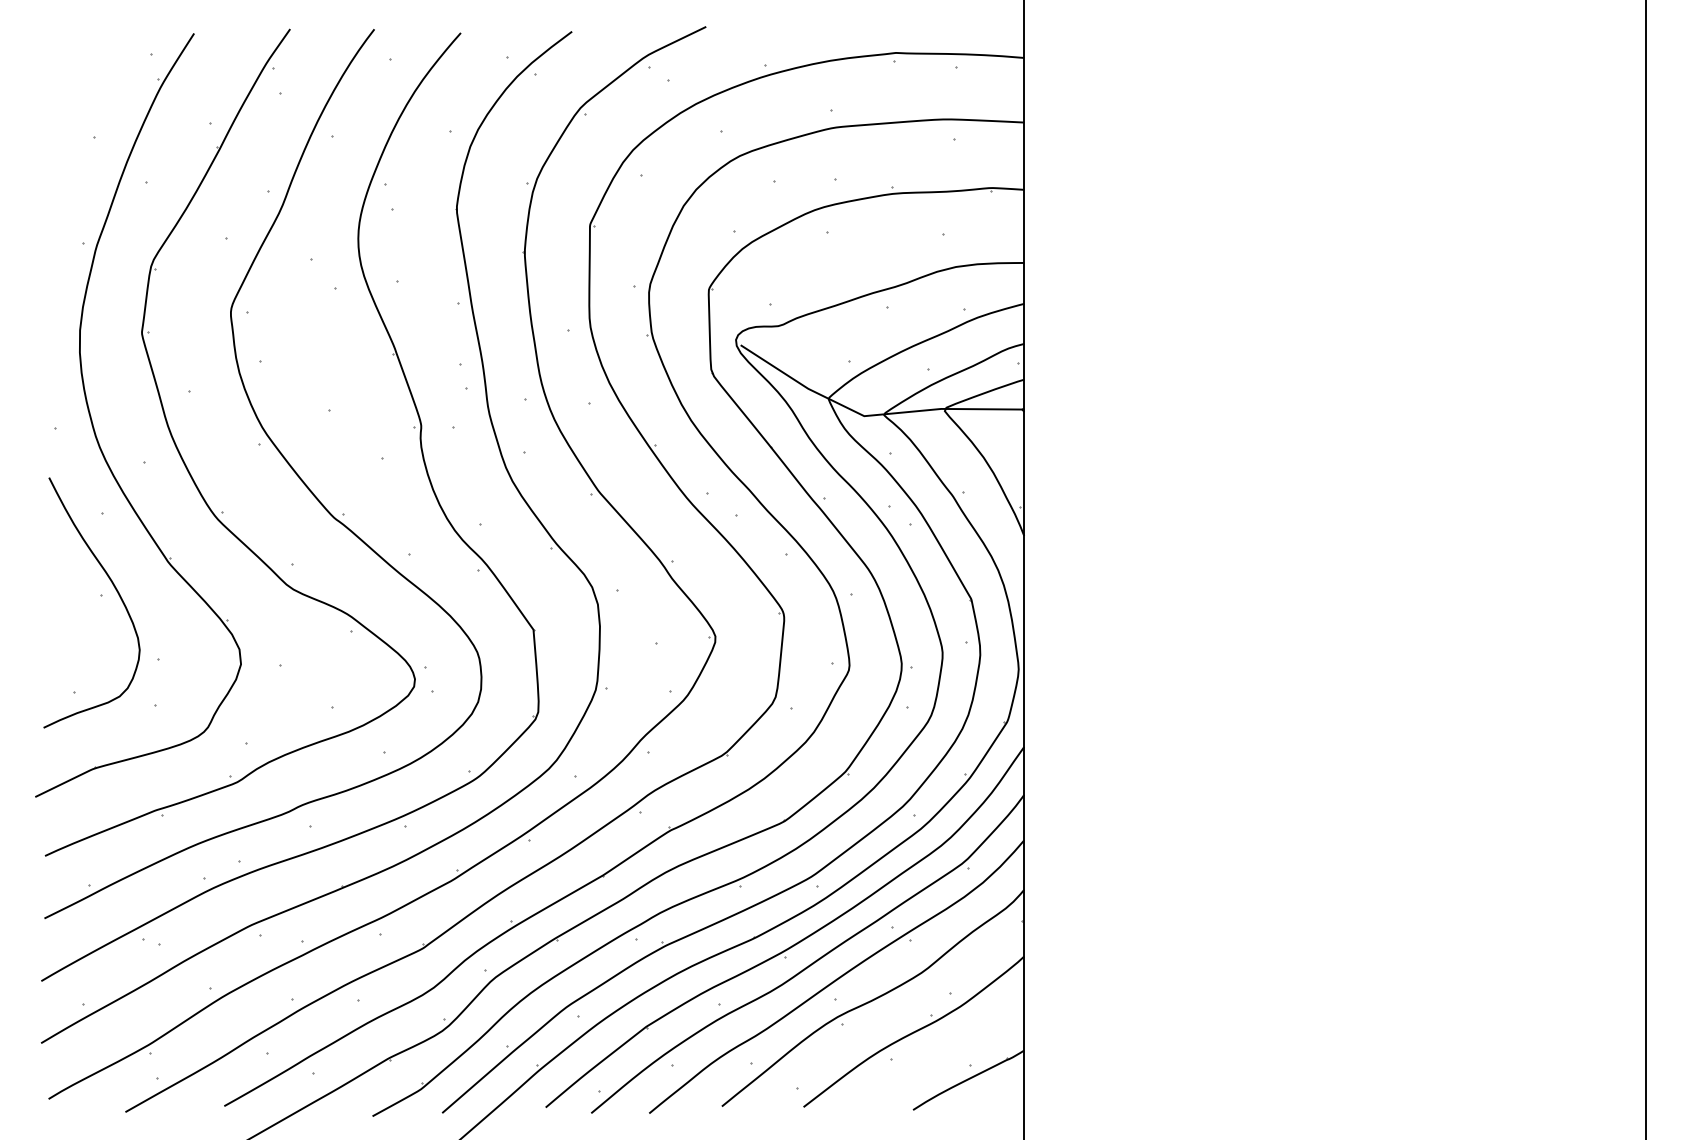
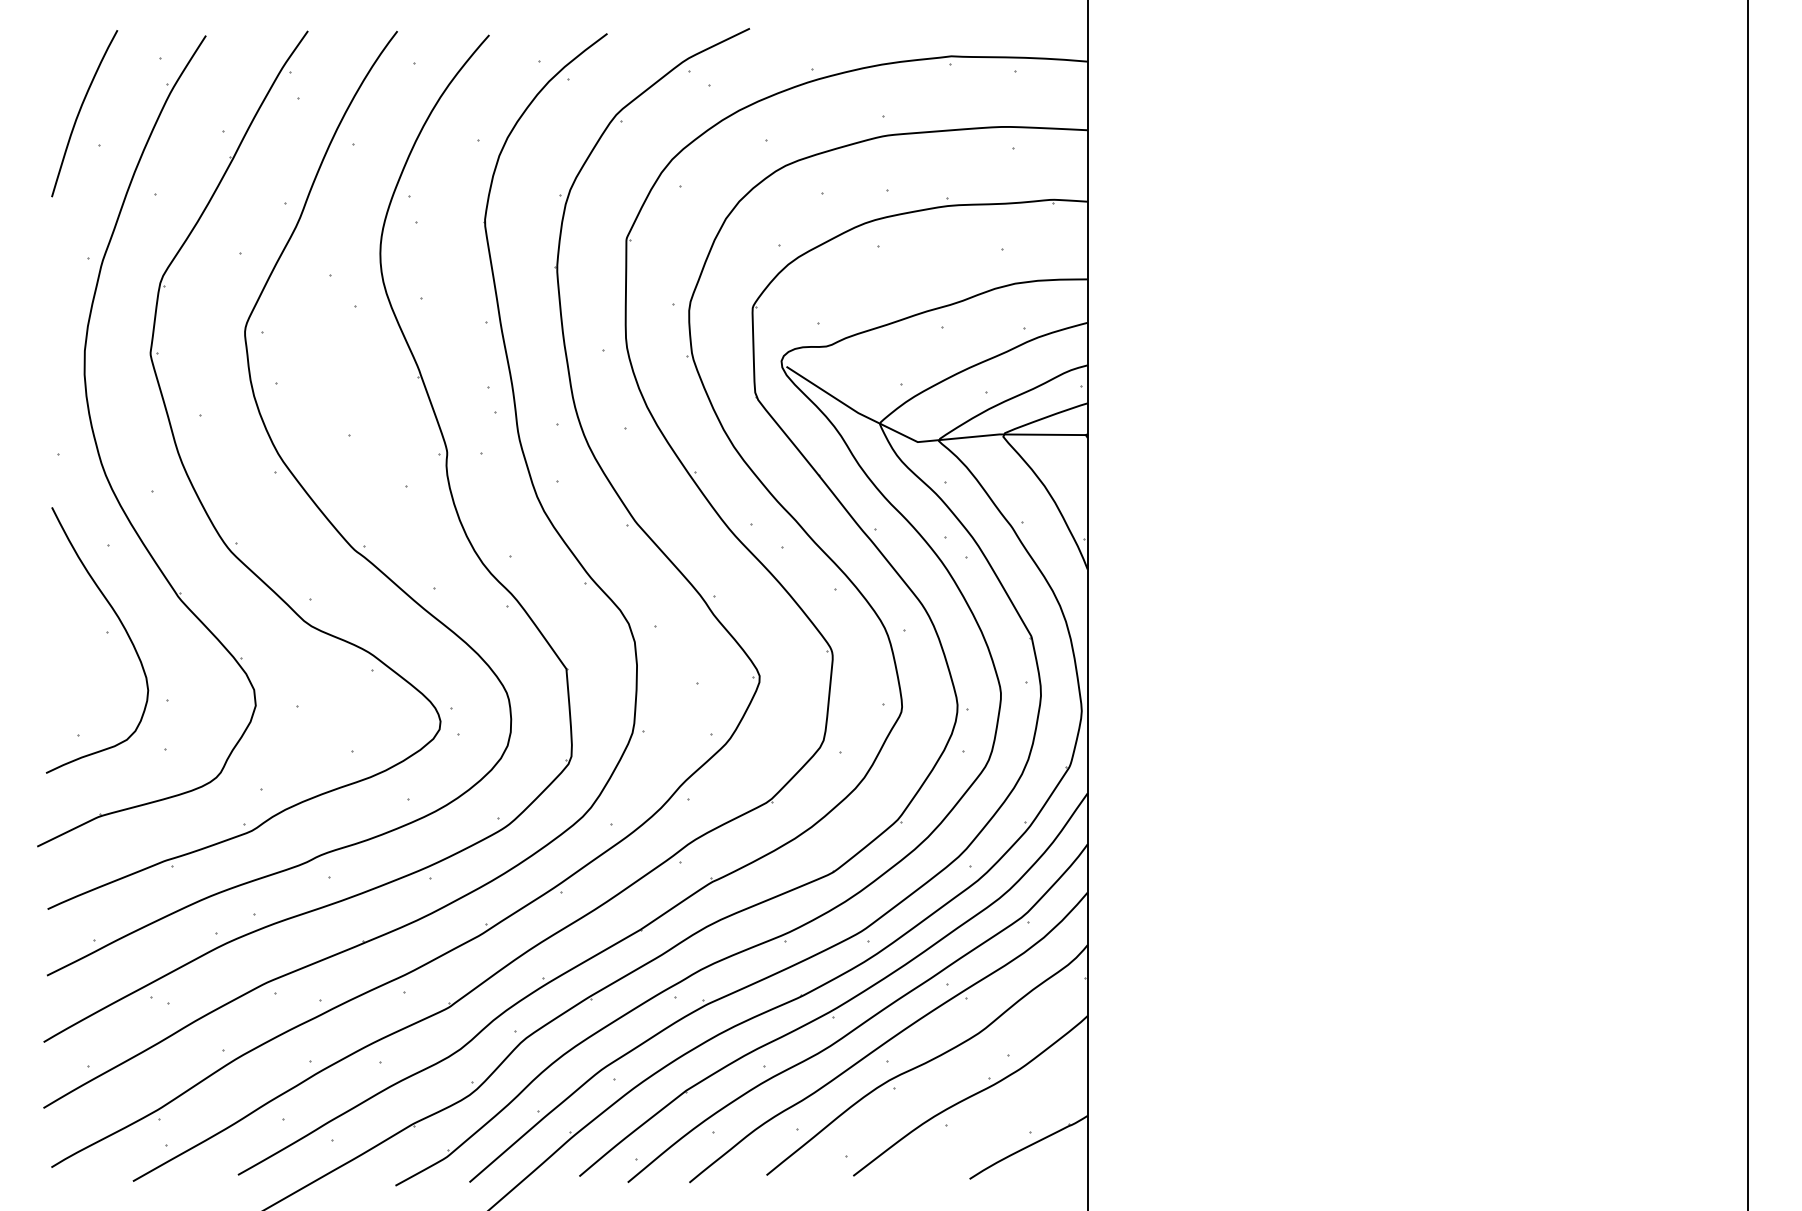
curve: (75, 105) -> (80, 112), added

